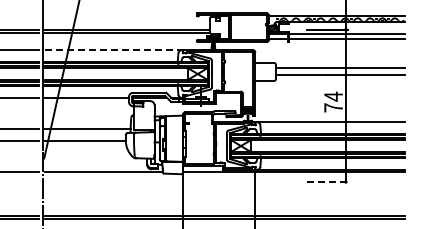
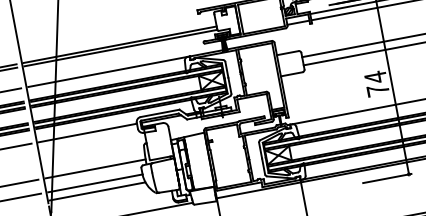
line: (113, 50) -> (108, 72), dashed -> solid
line: (85, 147) -> (97, 191), added
line: (327, 182) -> (387, 178), dashed -> solid

